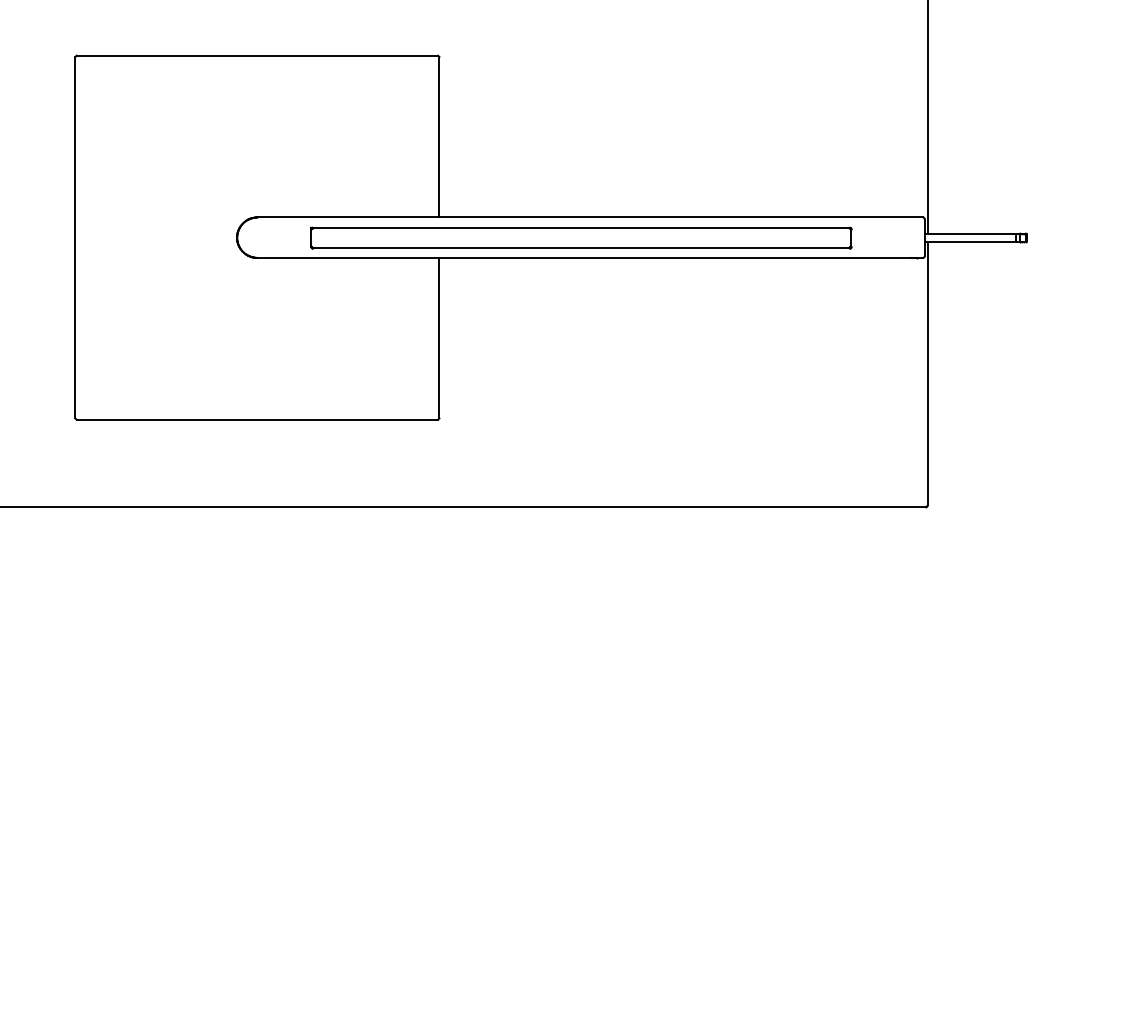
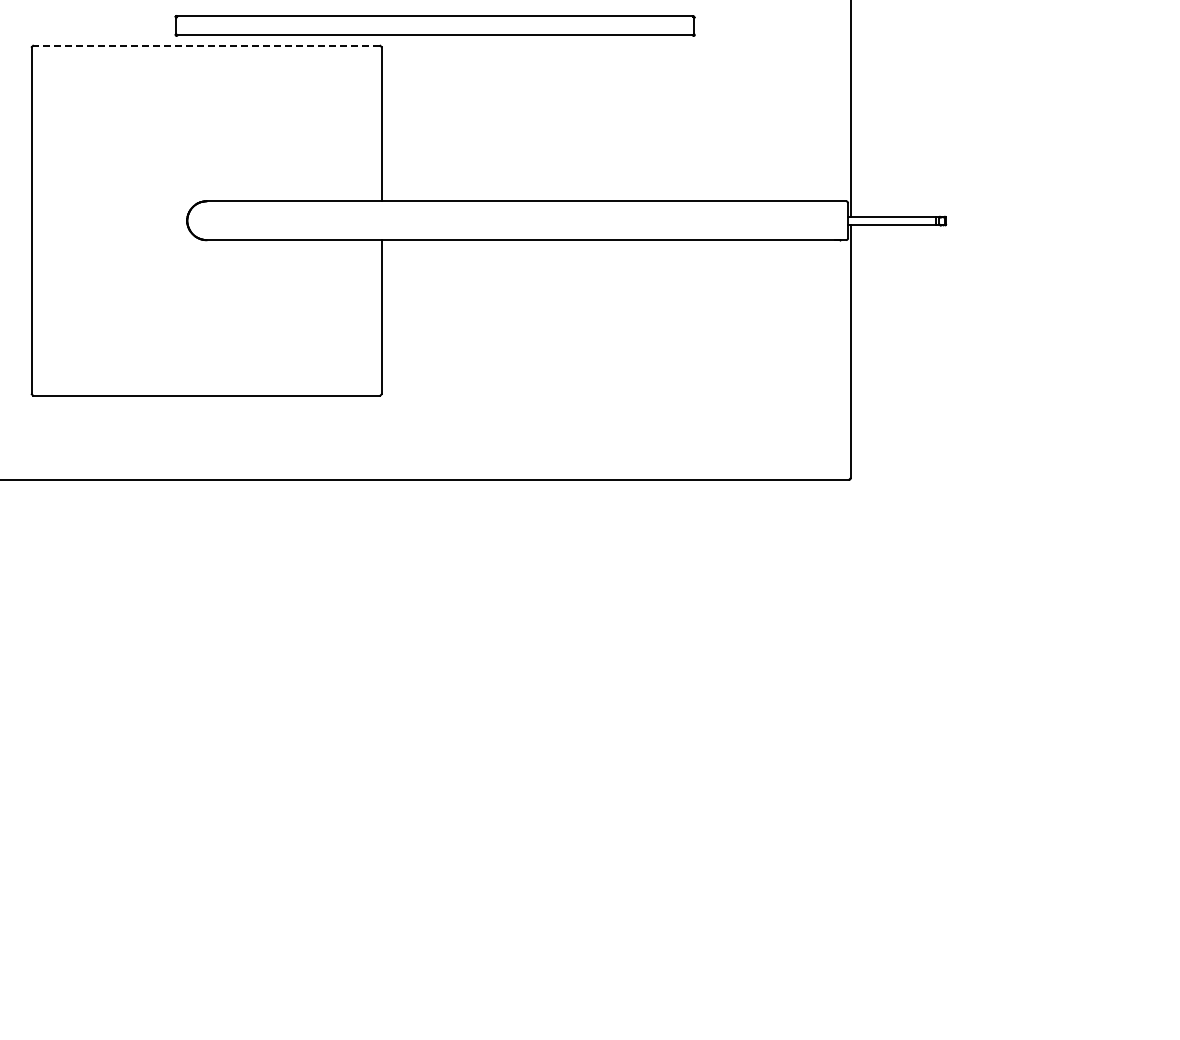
line: (257, 55) -> (206, 45), solid -> dashed
part: (580, 237) -> (434, 25), moved

